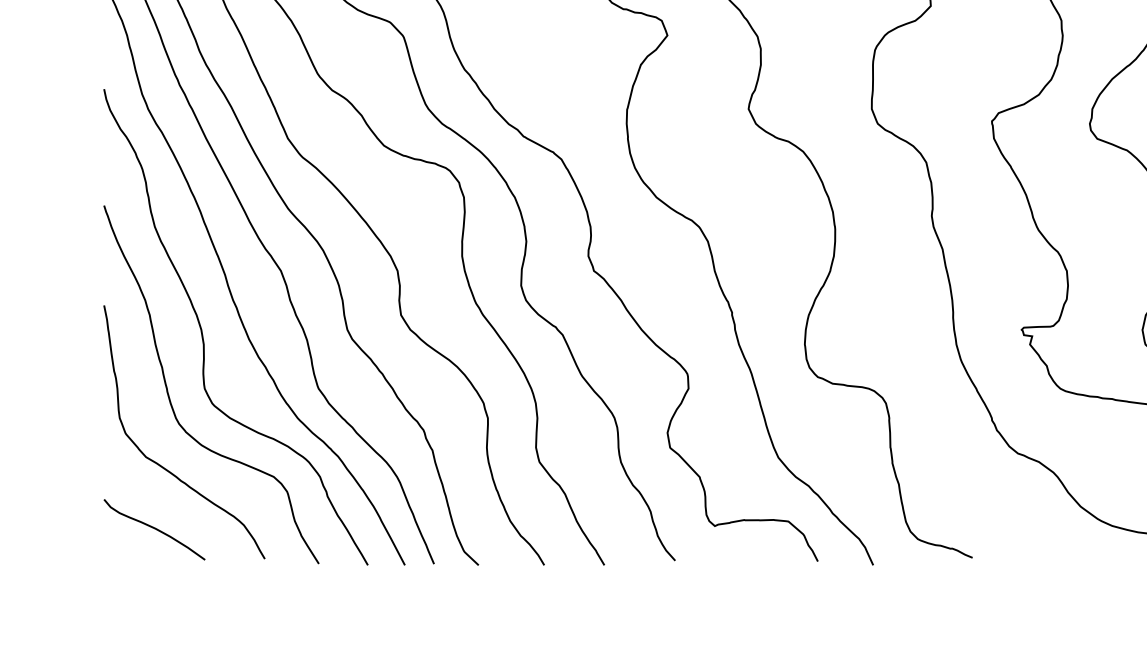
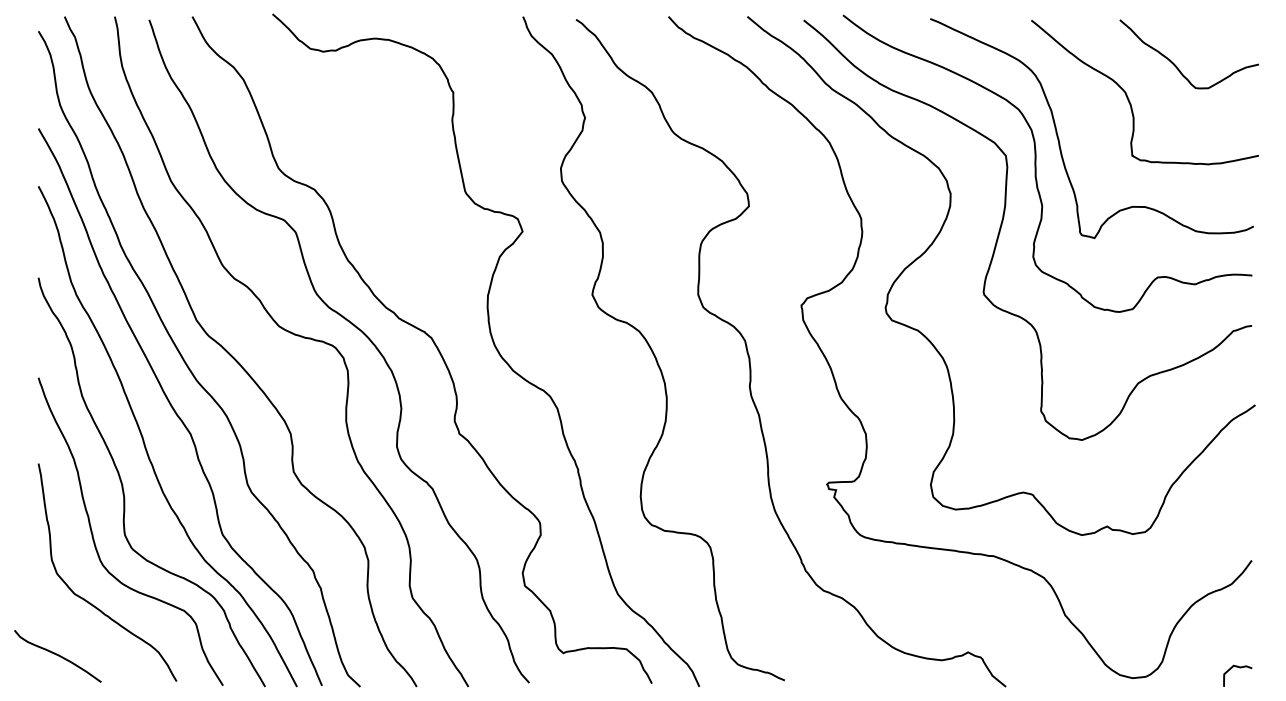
curve: (154, 528) -> (57, 655), moved

